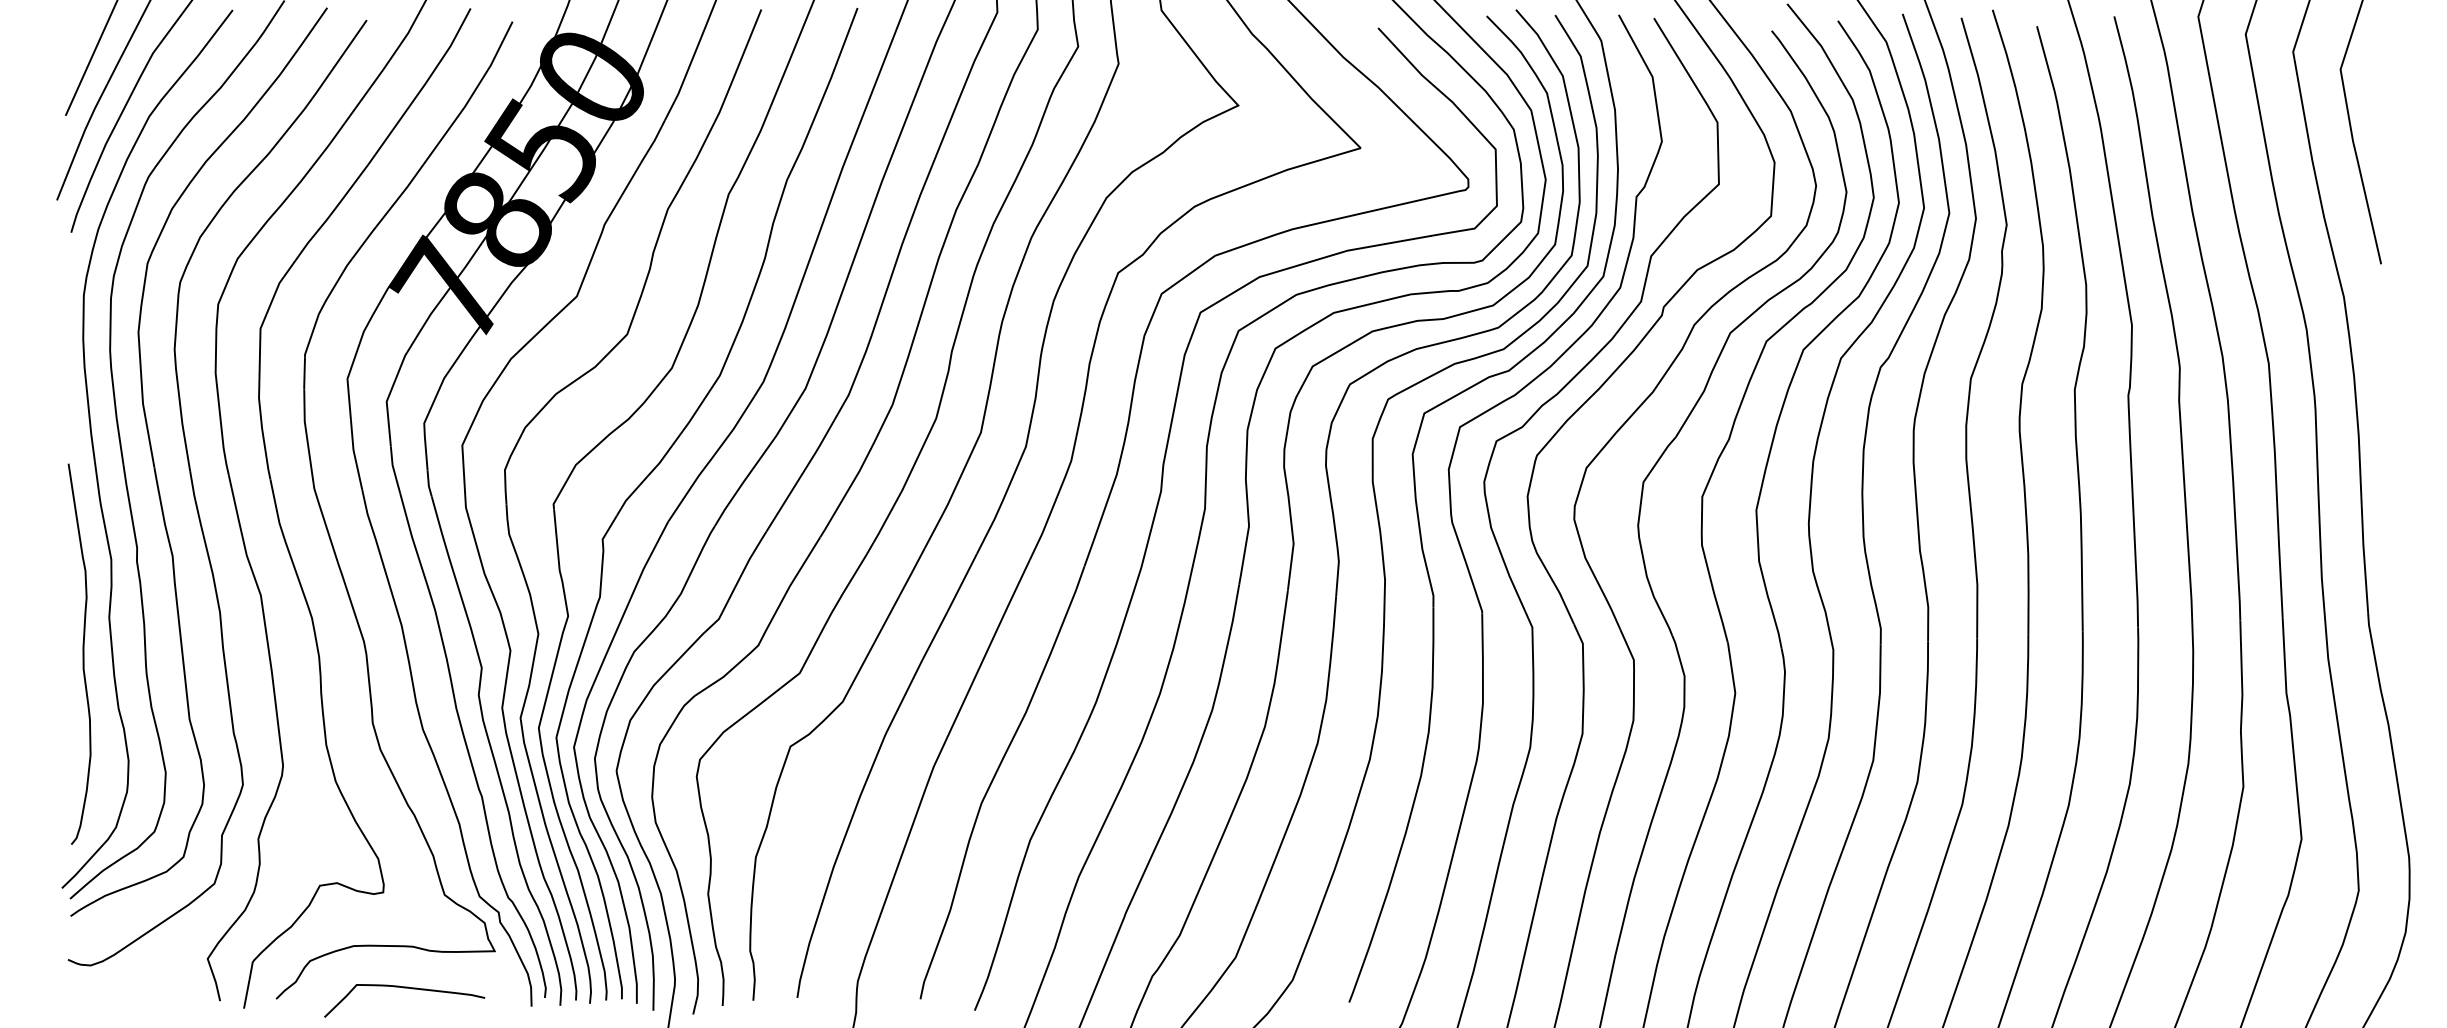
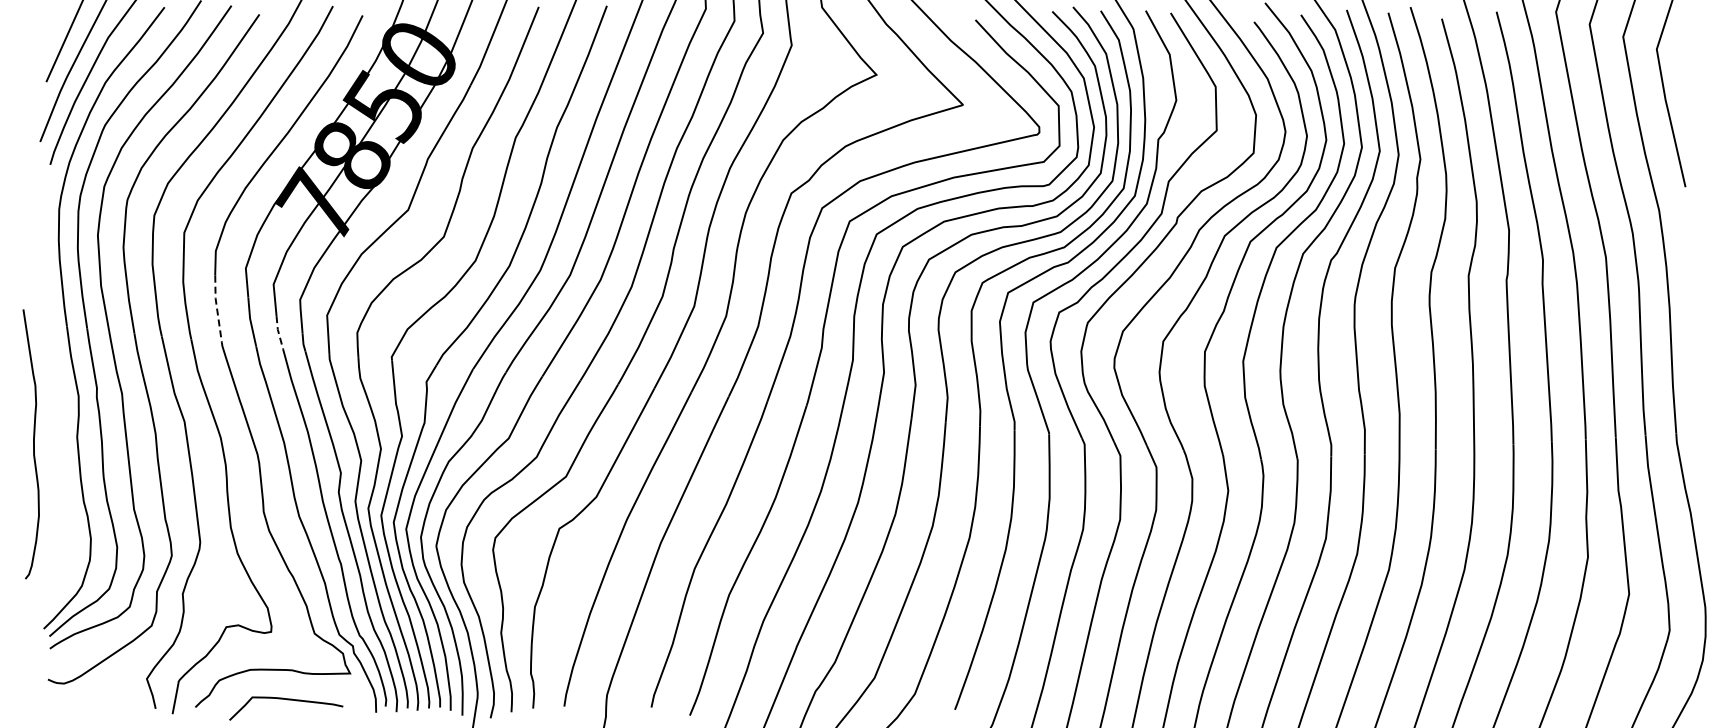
line: (307, 437) -> (217, 309), solid -> dashed
line: (393, 469) -> (278, 332), solid -> dashed
curve: (82, 654) -> (33, 444), moved

